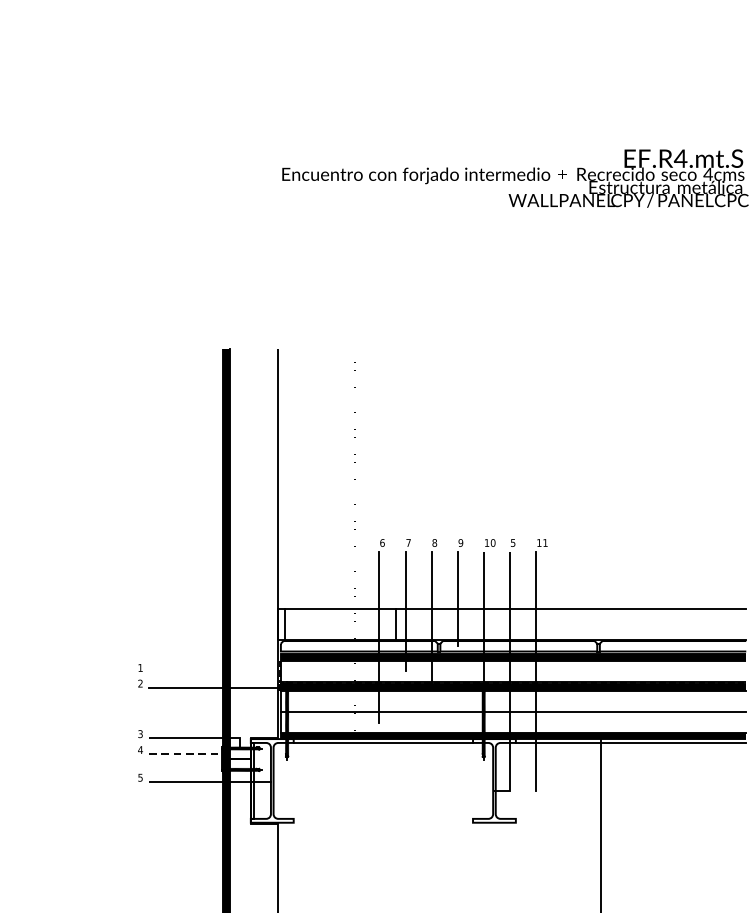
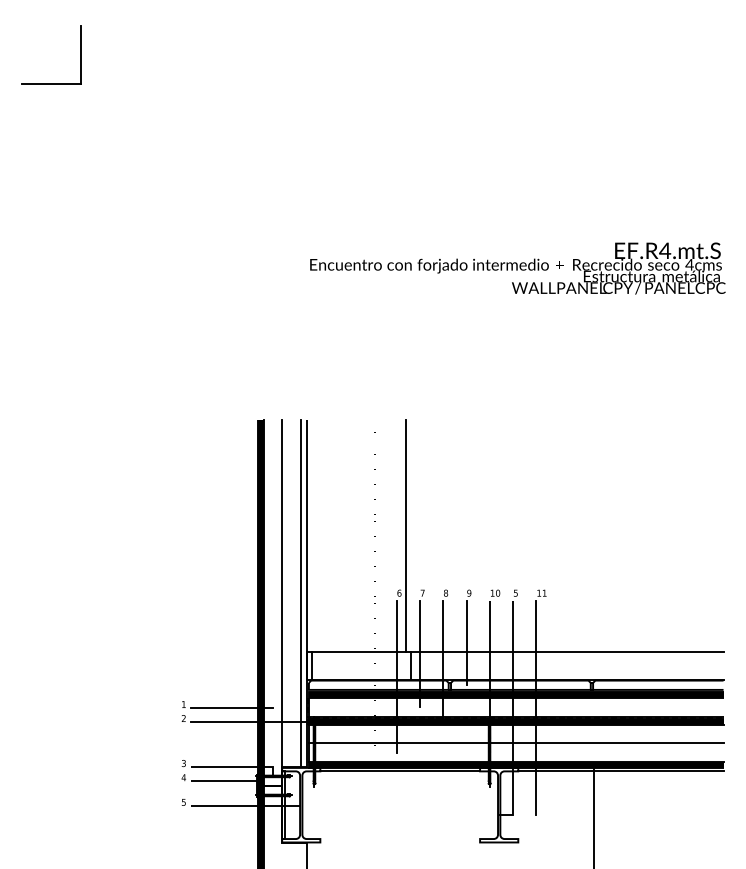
line: (389, 478) -> (405, 535), added
line: (251, 543) -> (282, 593), added
line: (271, 543) -> (300, 593), added
line: (193, 672) -> (231, 708), added
line: (186, 754) -> (224, 781), dashed -> solid

